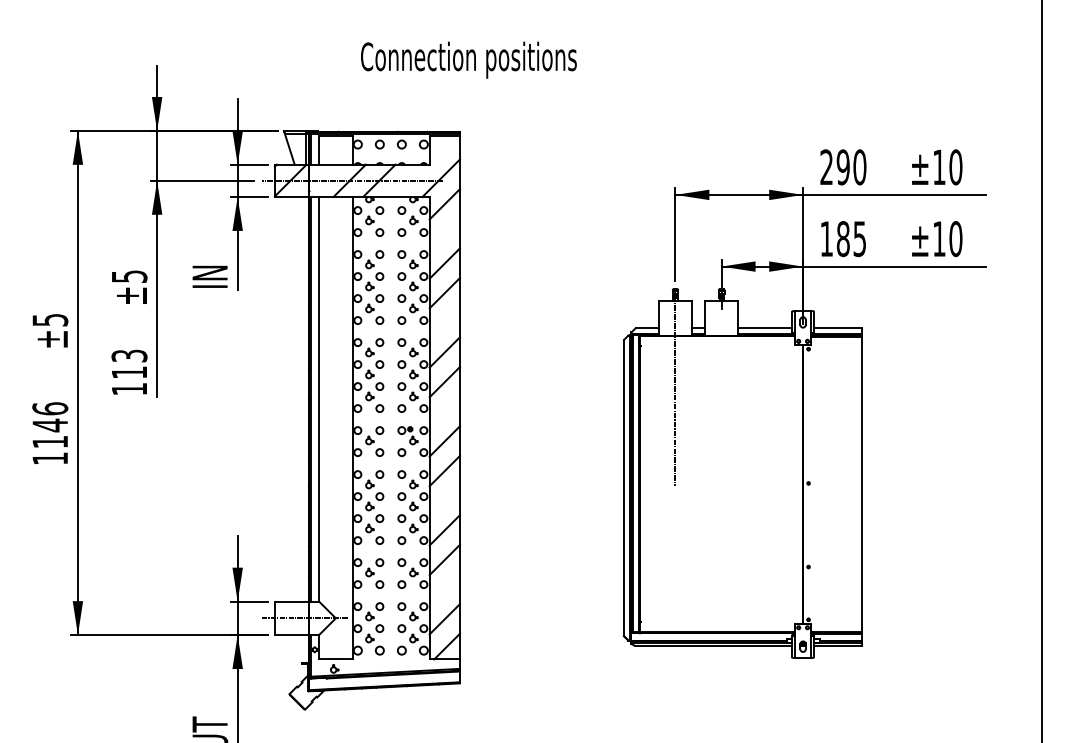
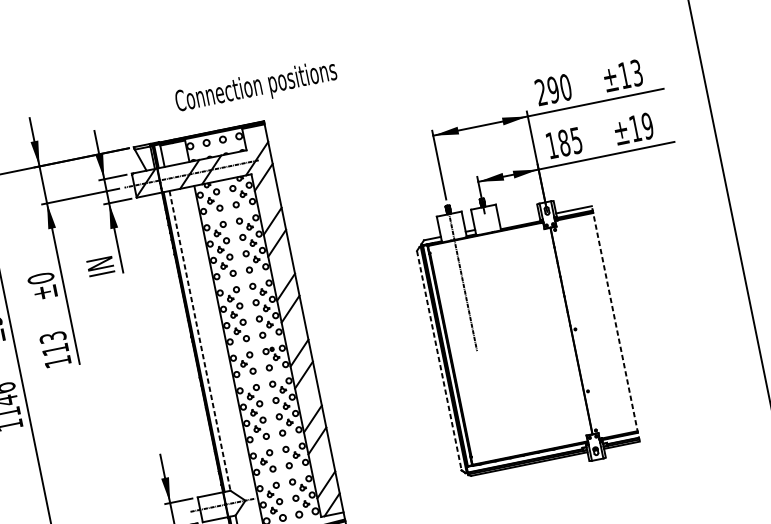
text: (468, 59) -> (256, 87), moved
text: (955, 167) -> (636, 73), ±10 -> ±13
text: (955, 239) -> (647, 126), ±10 -> ±19
text: (129, 276) -> (41, 278), ±5 -> ±0
line: (764, 328) -> (519, 221), removed
line: (319, 399) -> (200, 340), solid -> dashed
line: (862, 486) -> (615, 323), solid -> dashed
line: (623, 488) -> (439, 361), solid -> dashed

